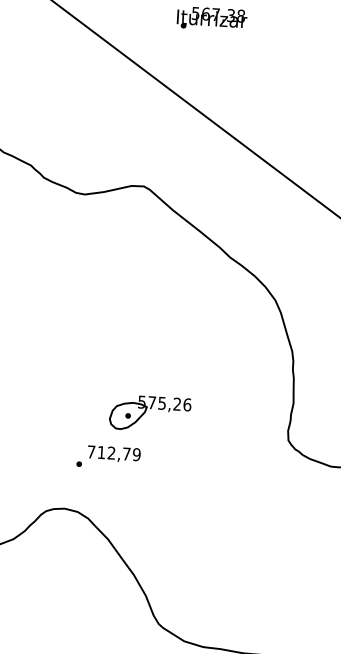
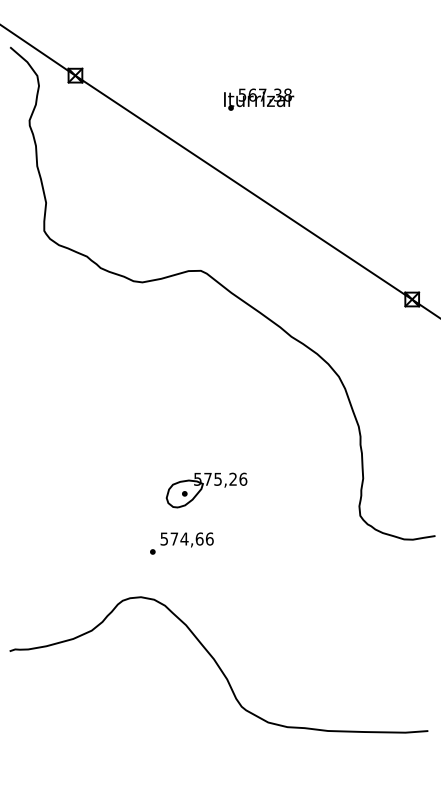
part: (149, 413) -> (206, 490), moved
text: (113, 452) -> (186, 538), 712,79 -> 574,66

